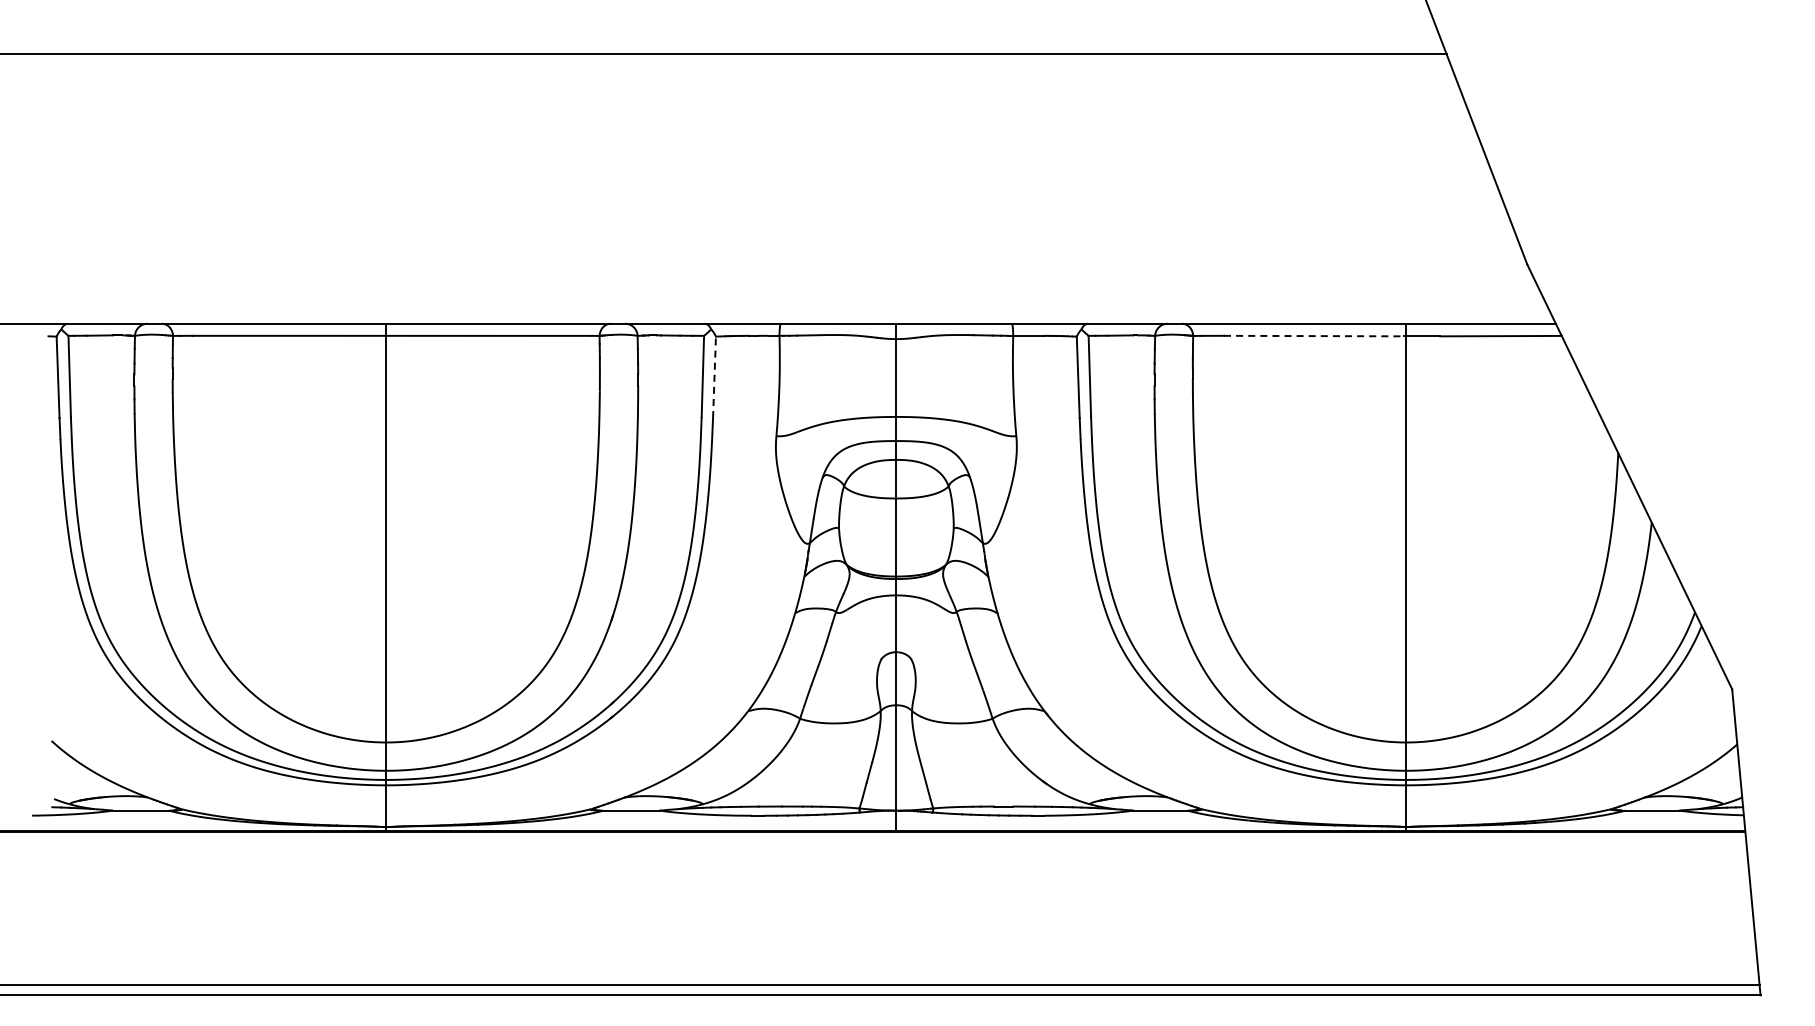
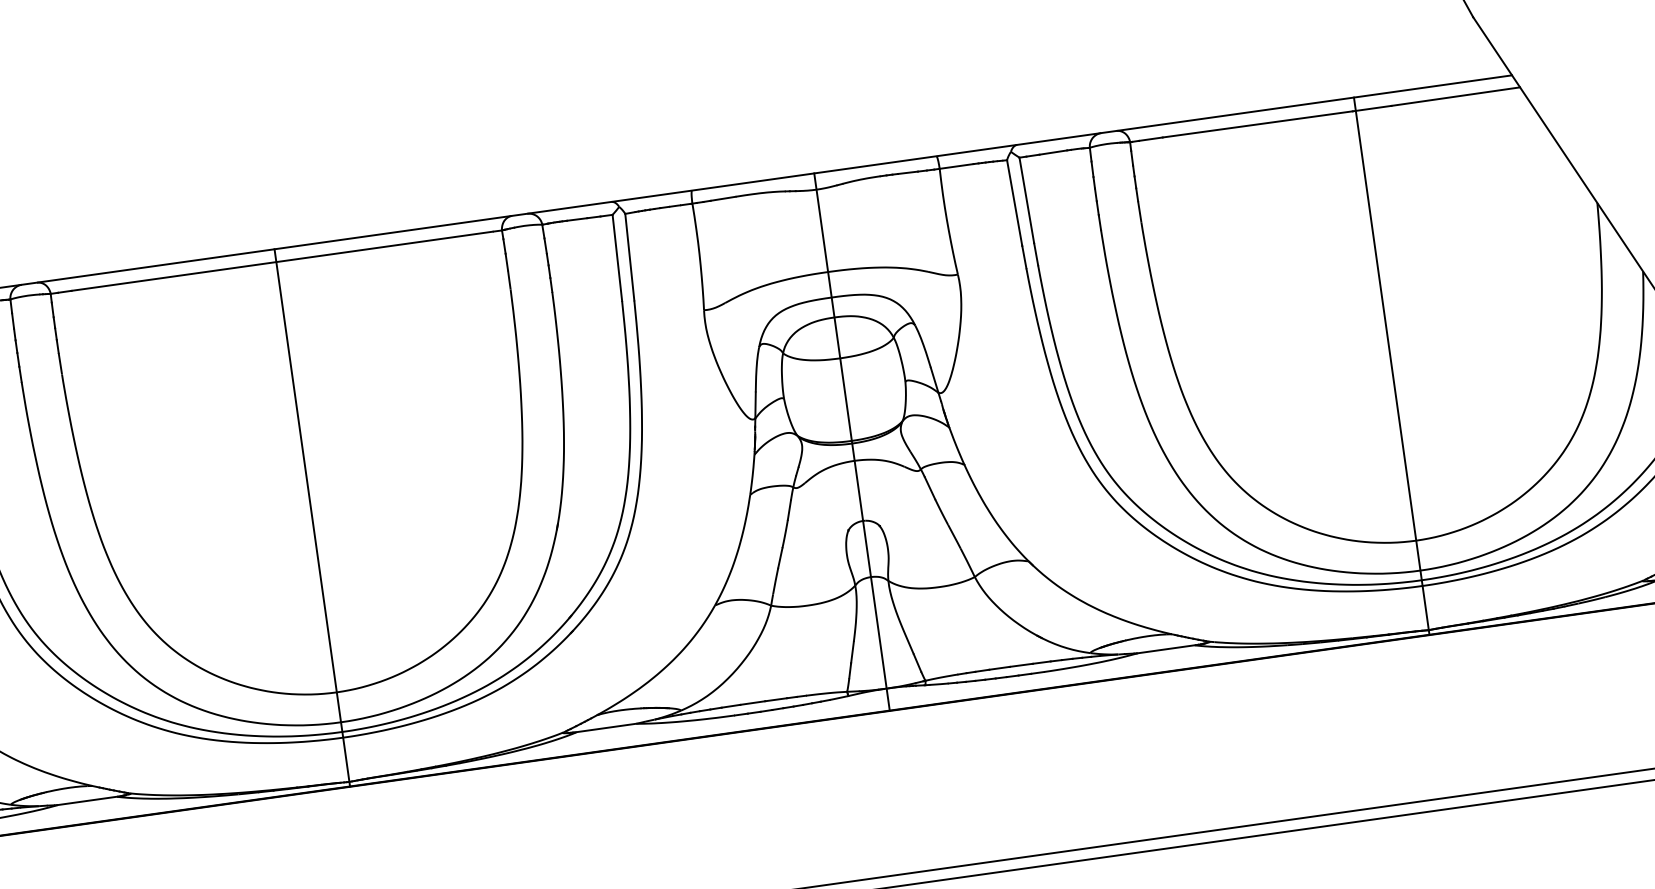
line: (1313, 336) -> (1257, 124), dashed -> solid
line: (714, 377) -> (629, 257), dashed -> solid

